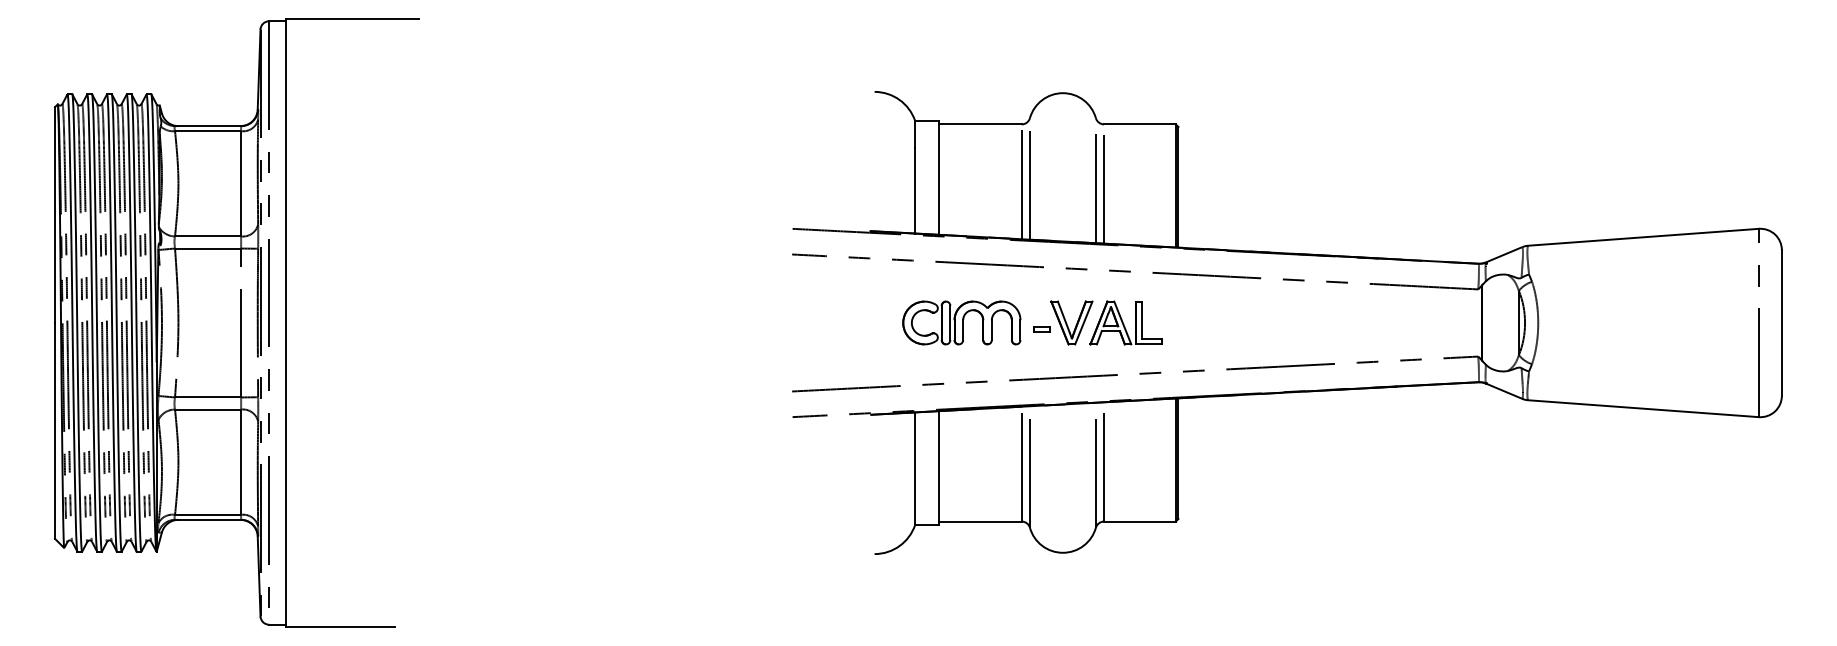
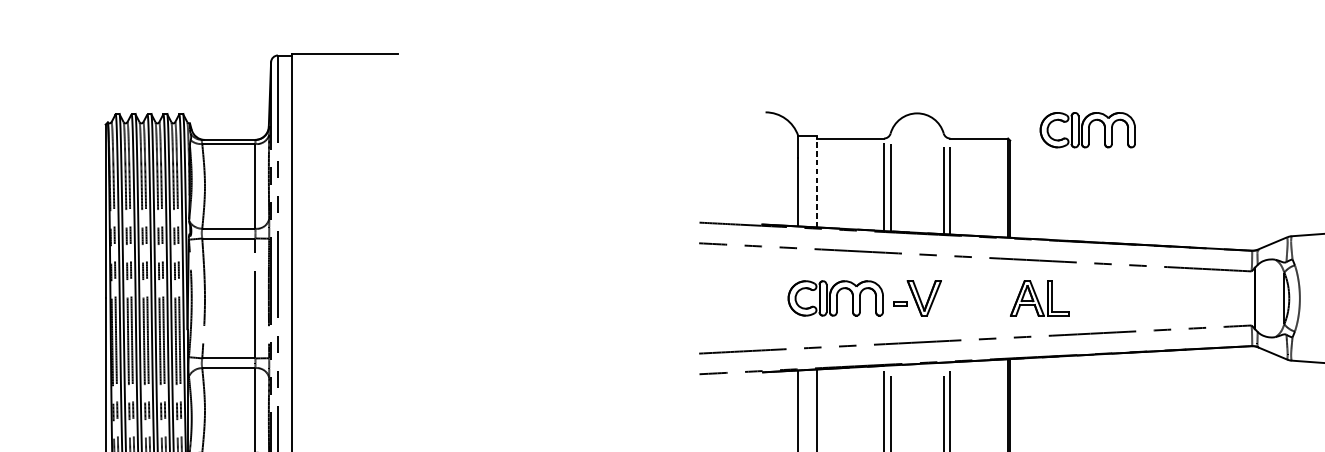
part: (1274, 113) -> (1087, 129), added
line: (938, 177) -> (816, 181), solid -> dashed
part: (1125, 322) -> (1039, 298), moved

